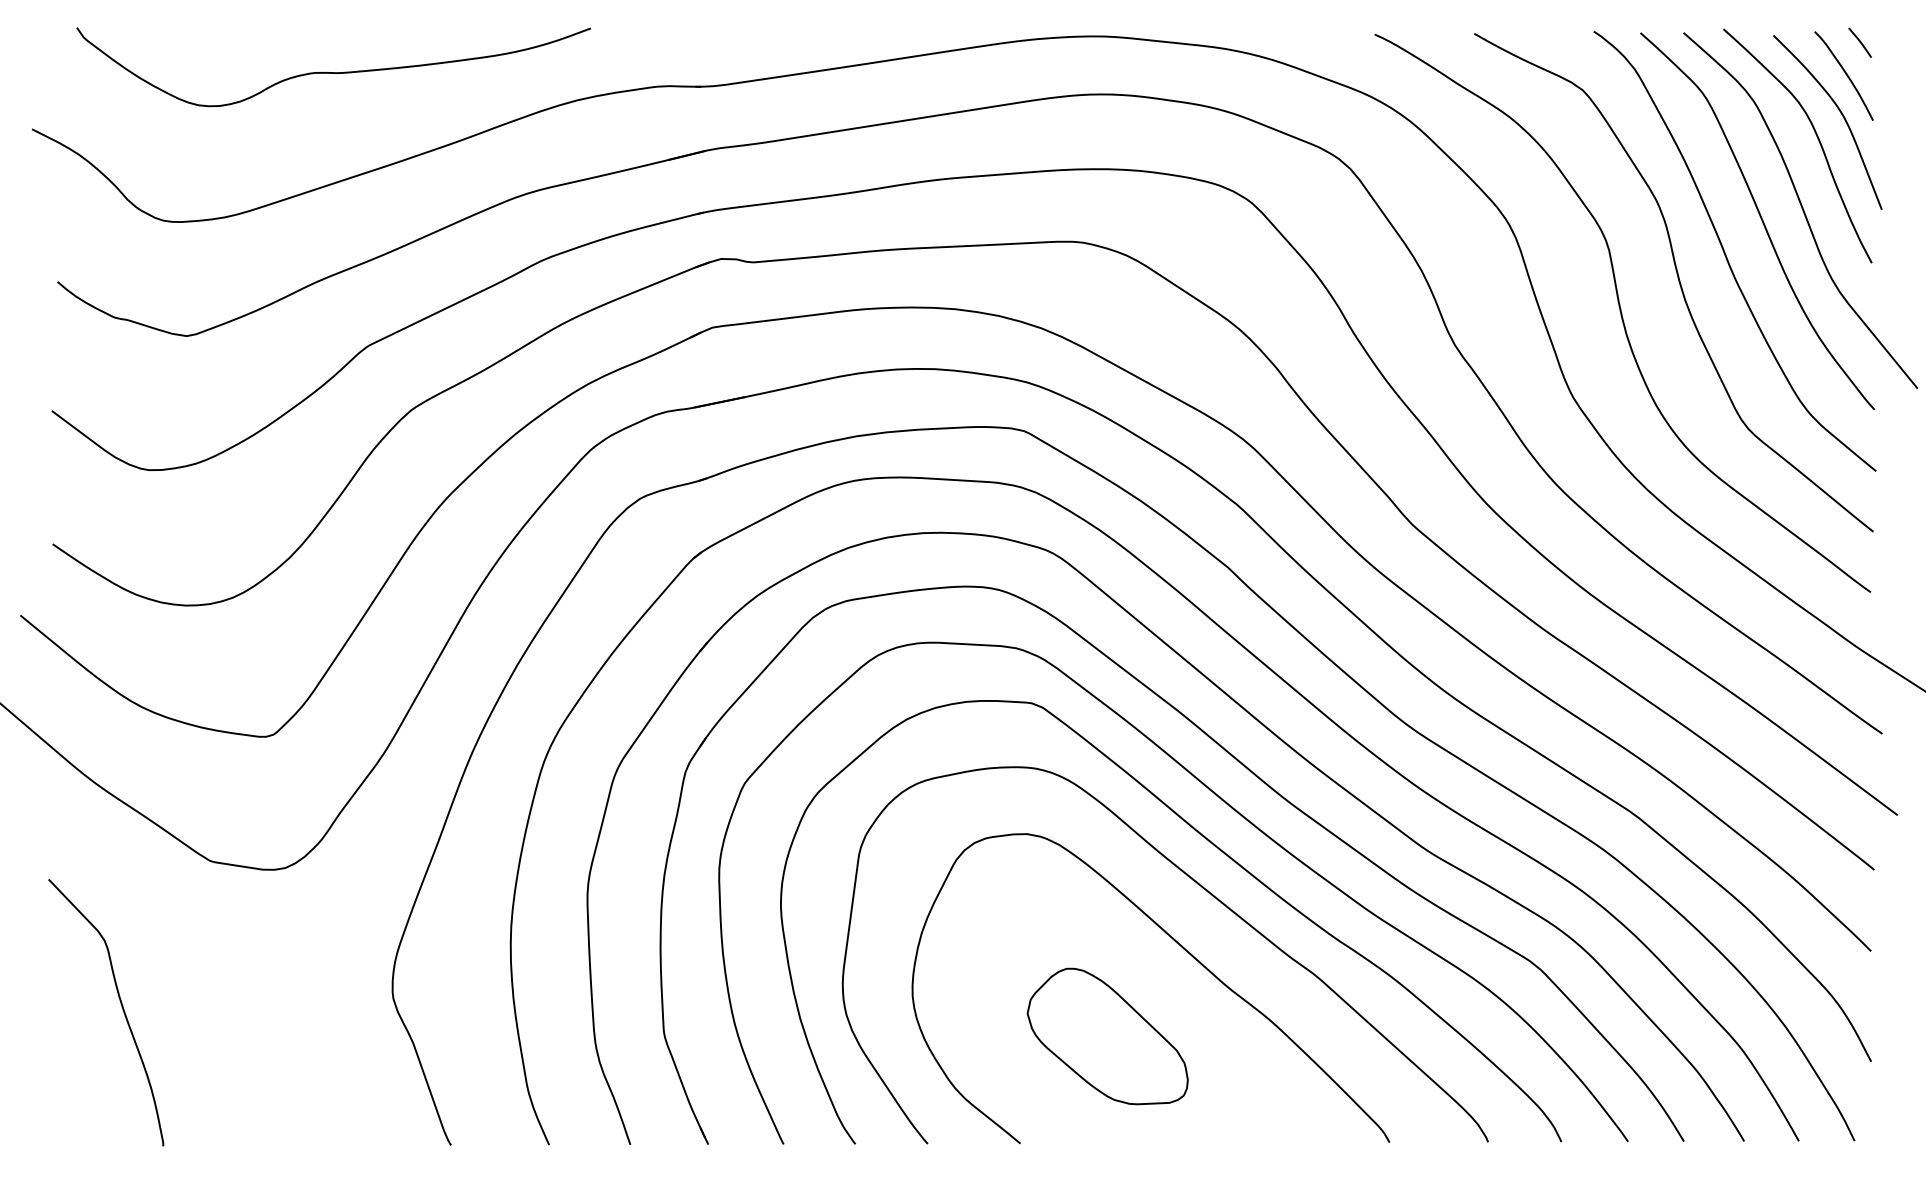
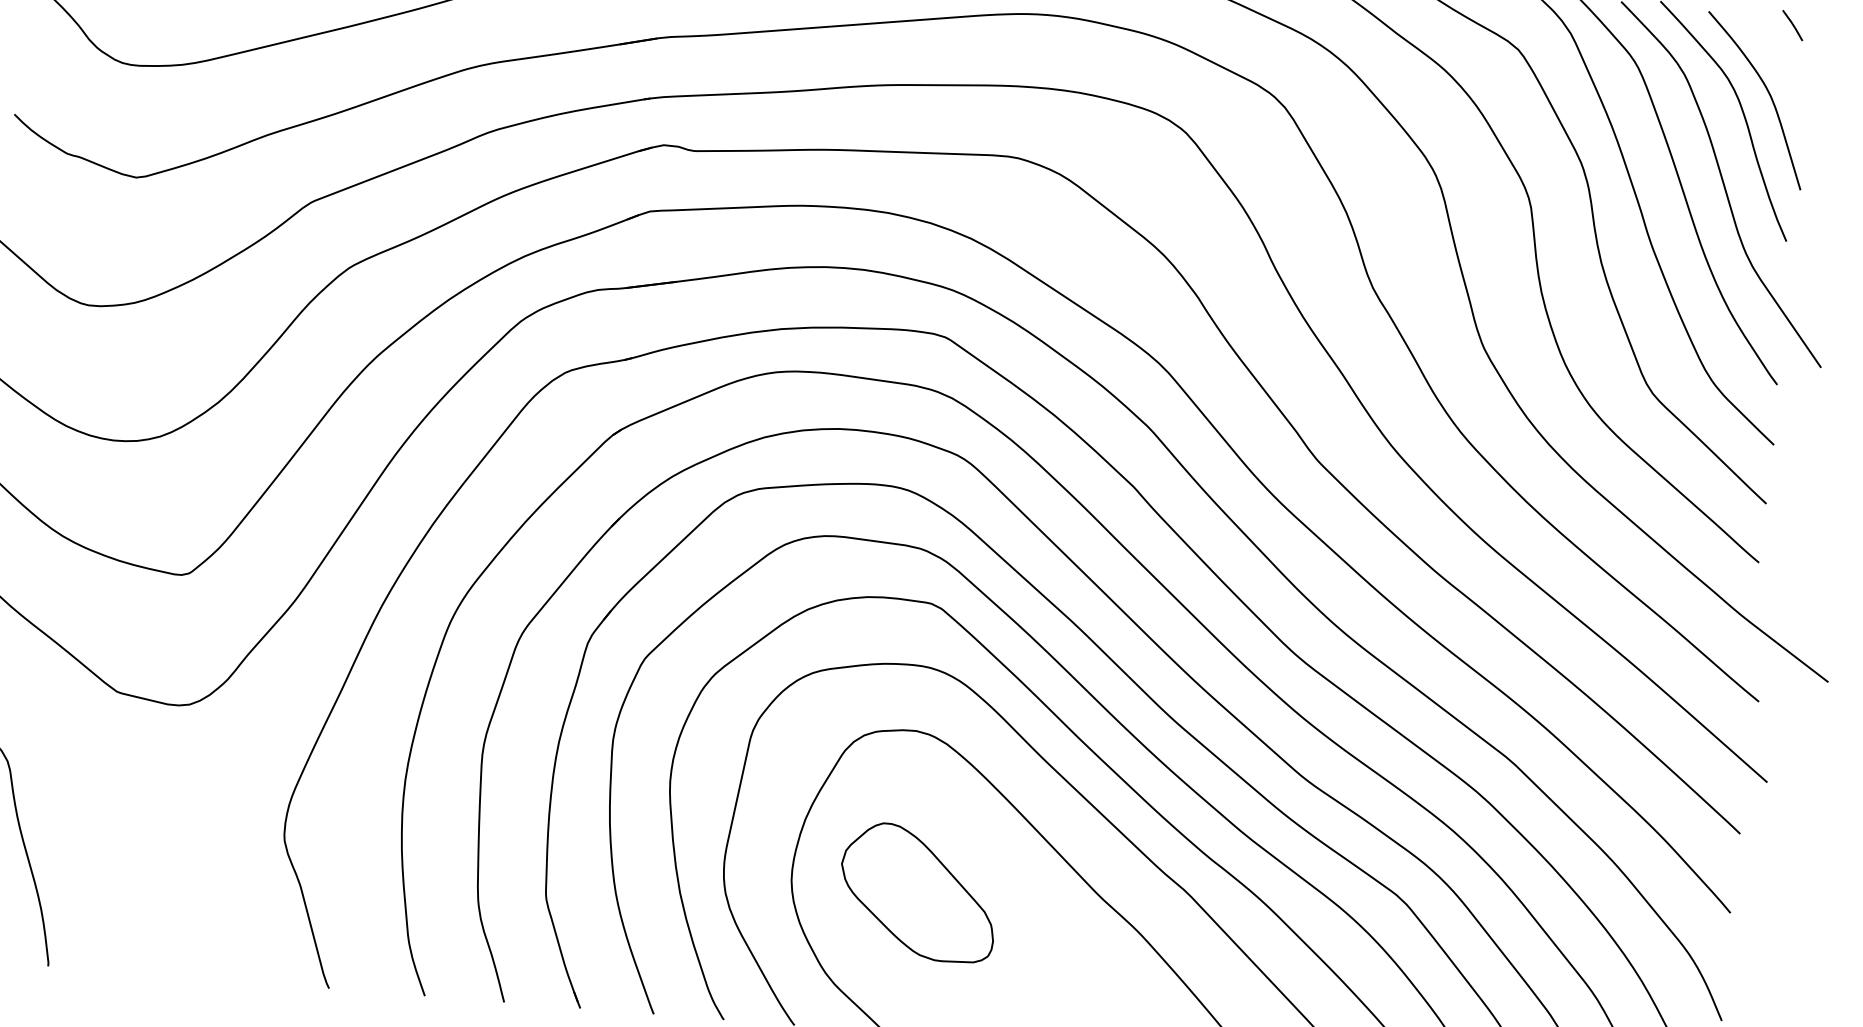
curve: (1845, 74) -> (1775, 55), removed
part: (1107, 1036) -> (918, 892), moved

